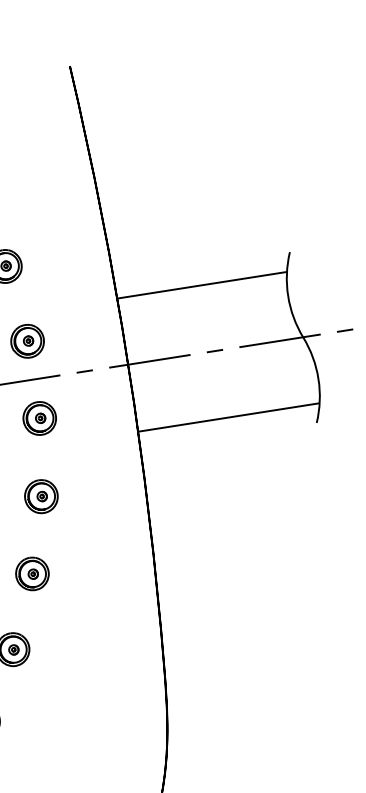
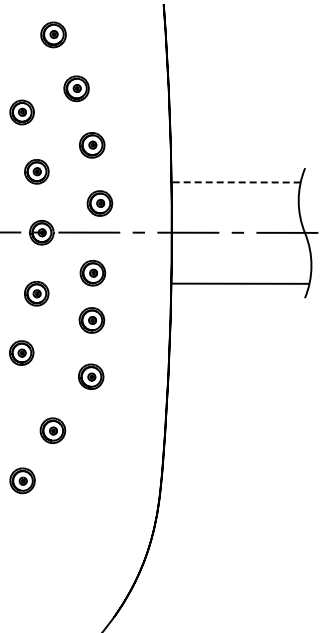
line: (202, 285) -> (236, 182), solid -> dashed
part: (39, 418) -> (92, 273), moved
part: (32, 573) -> (91, 376), moved

